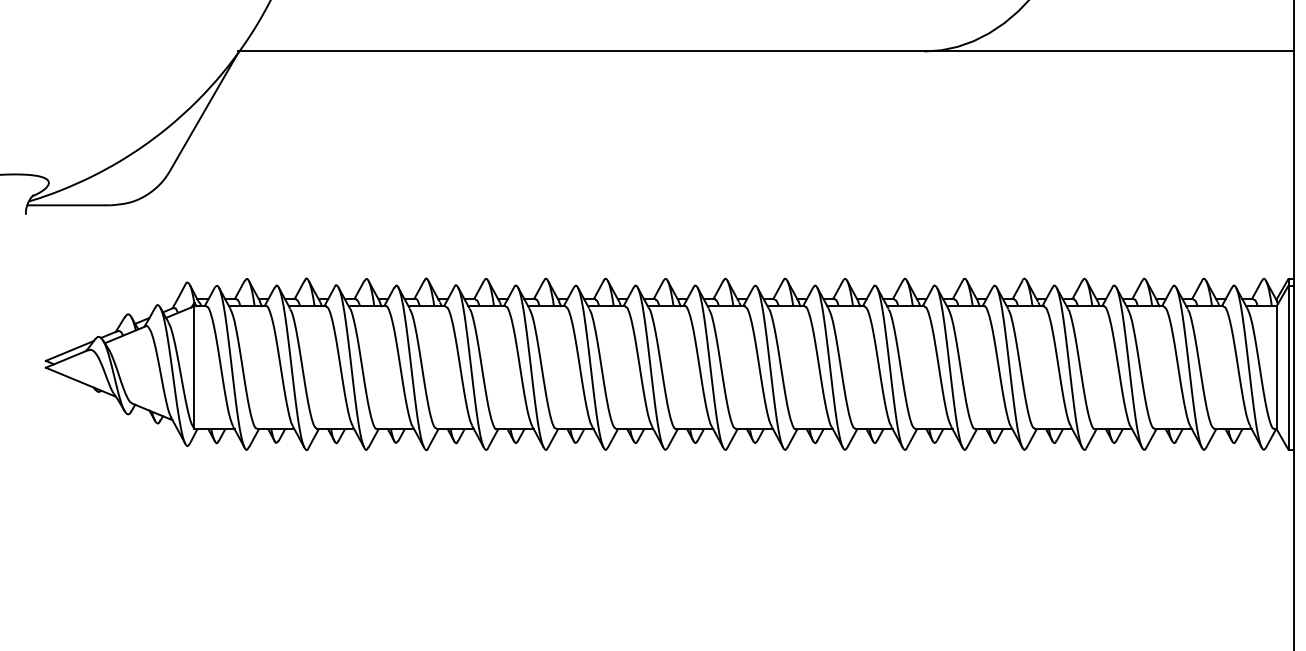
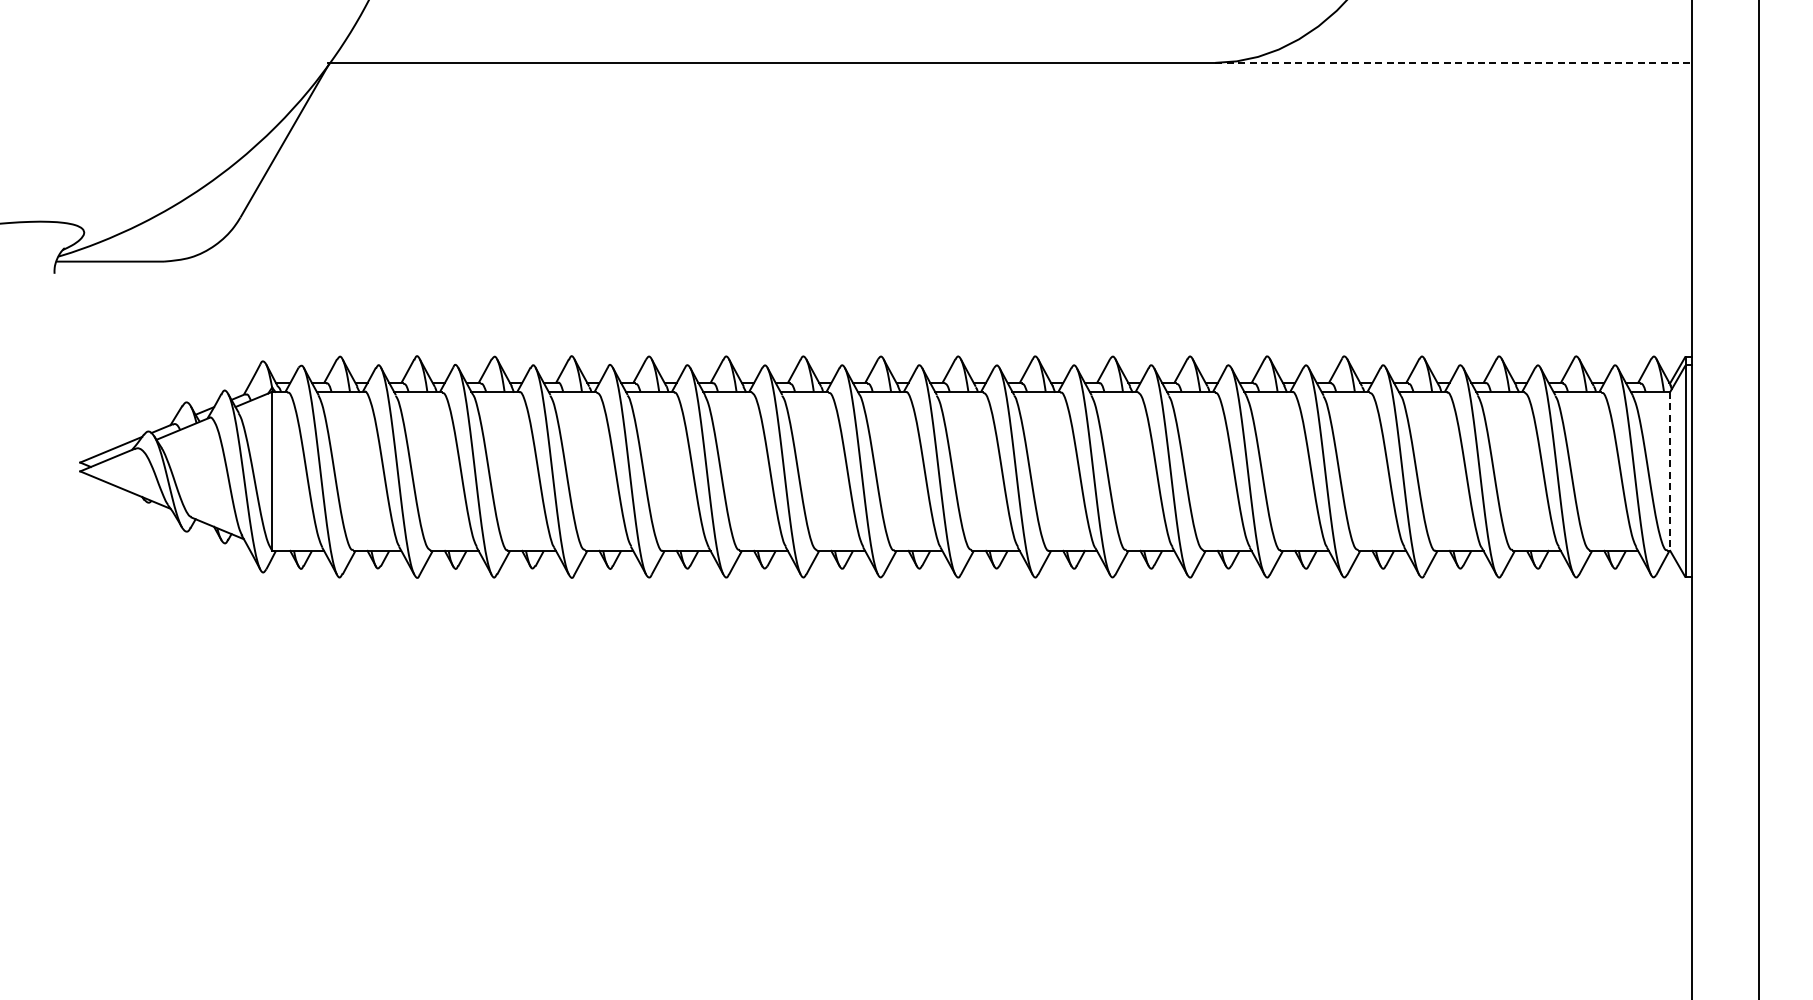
line: (1109, 51) -> (1454, 62), solid -> dashed
line: (1276, 367) -> (1670, 471), solid -> dashed

